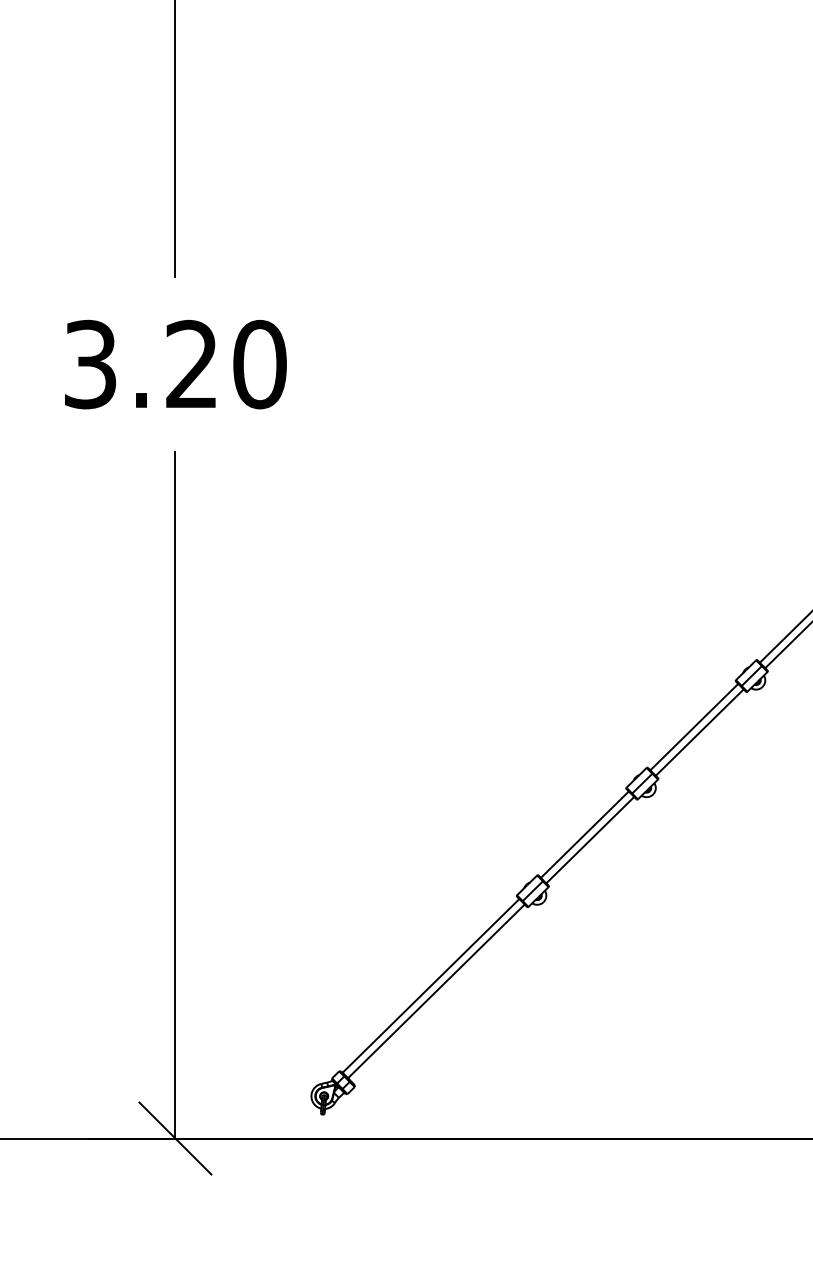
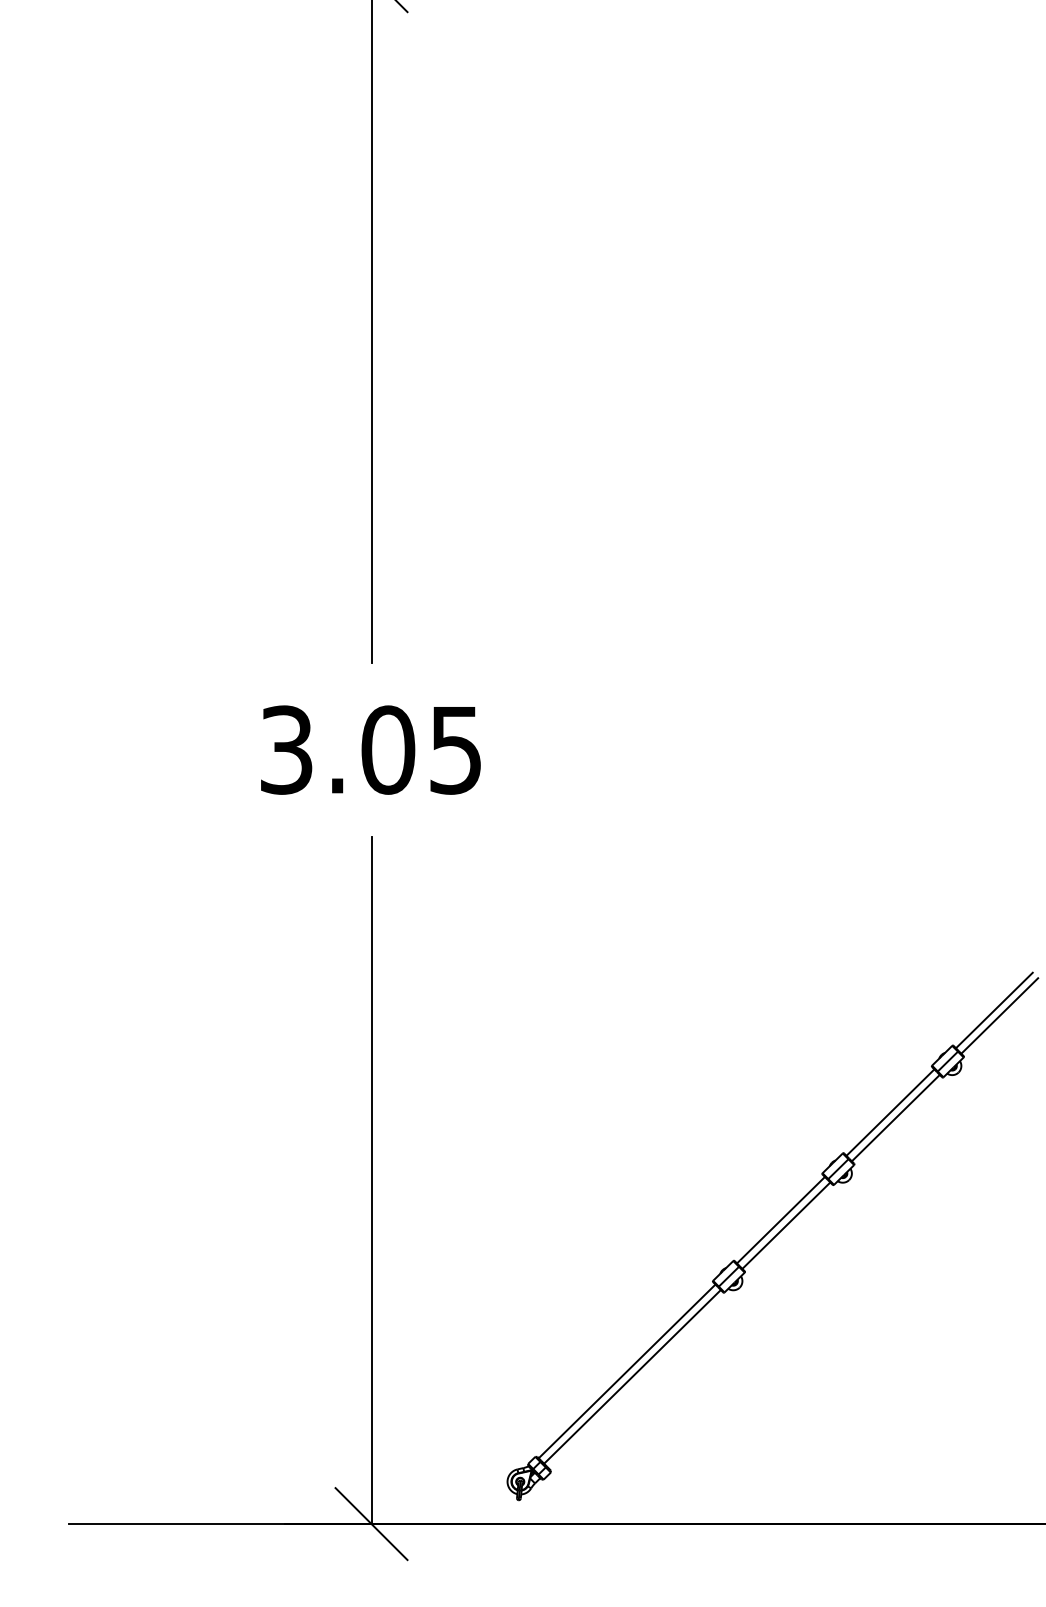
text: (225, 363) -> (421, 749), 3.20 -> 3.05

